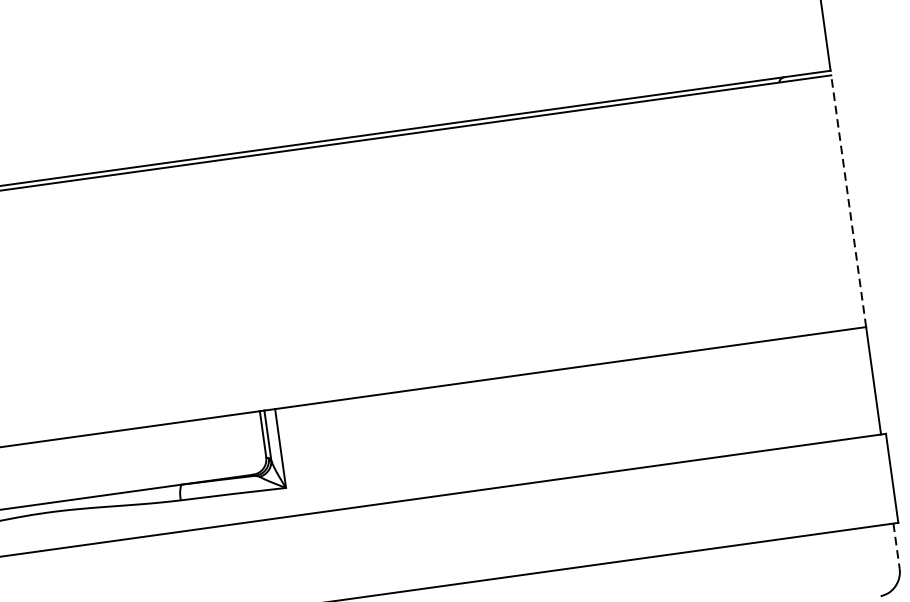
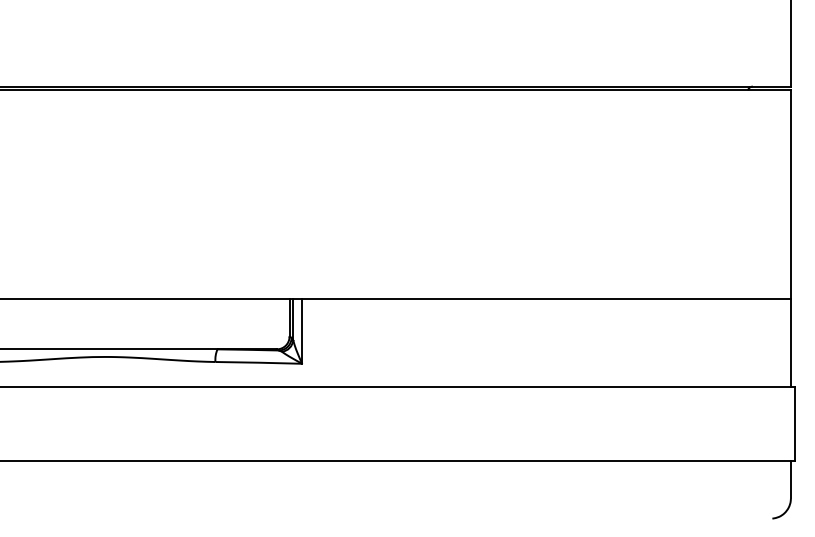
line: (848, 201) -> (790, 194), dashed -> solid
line: (895, 545) -> (790, 479), dashed -> solid

